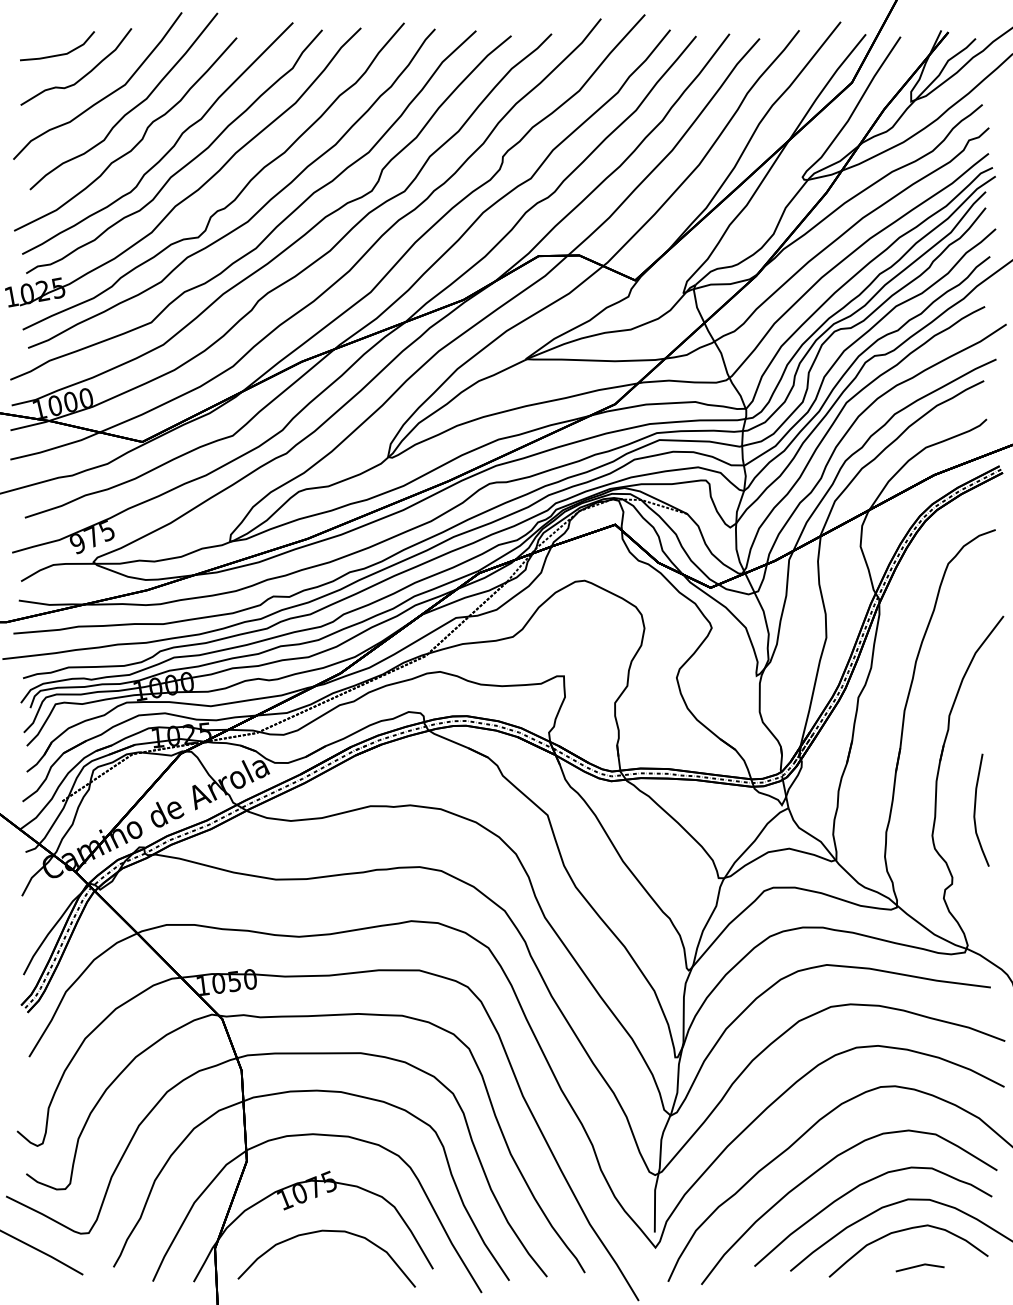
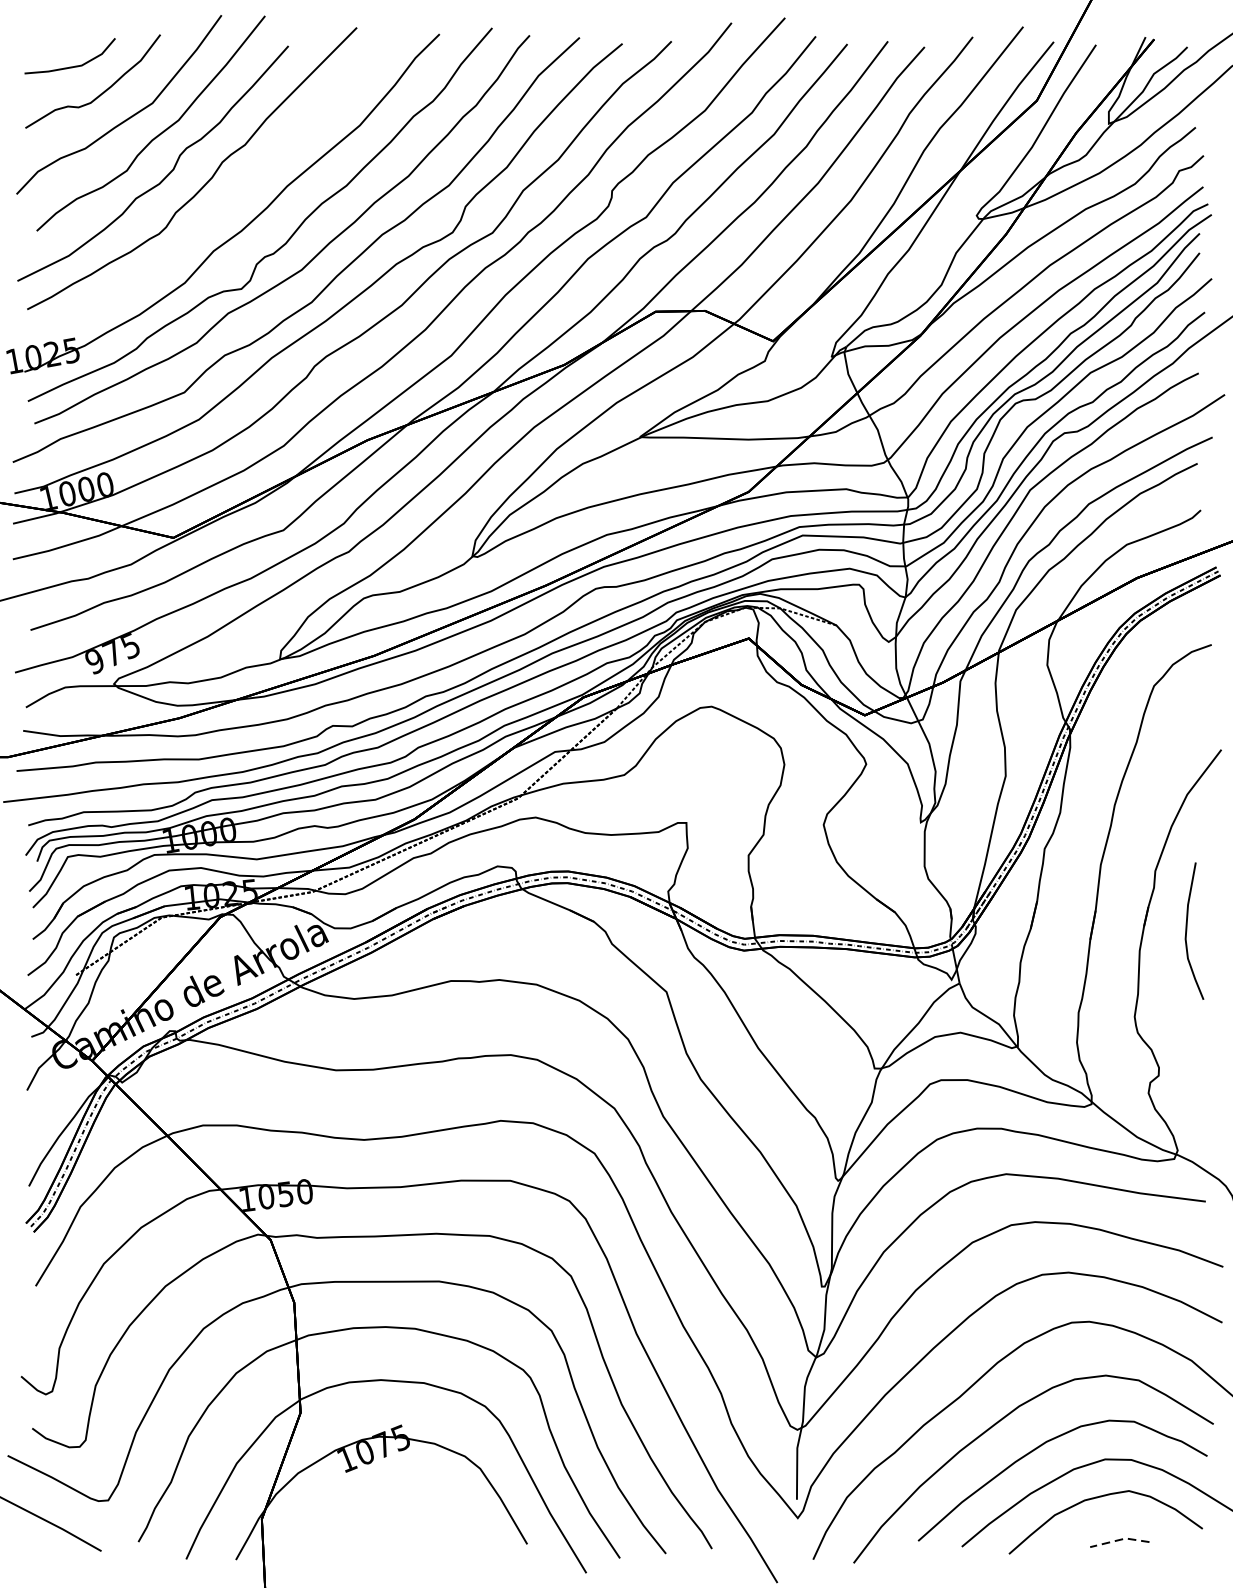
curve: (186, 163) -> (227, 199), removed
curve: (975, 809) -> (1187, 930), moved
curve: (319, 1232) -> (388, 1499), removed
line: (920, 1265) -> (1120, 1539), solid -> dashed

